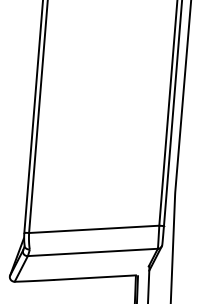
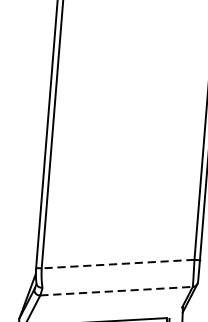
line: (93, 229) -> (117, 264), solid -> dashed
line: (93, 252) -> (117, 291), solid -> dashed

